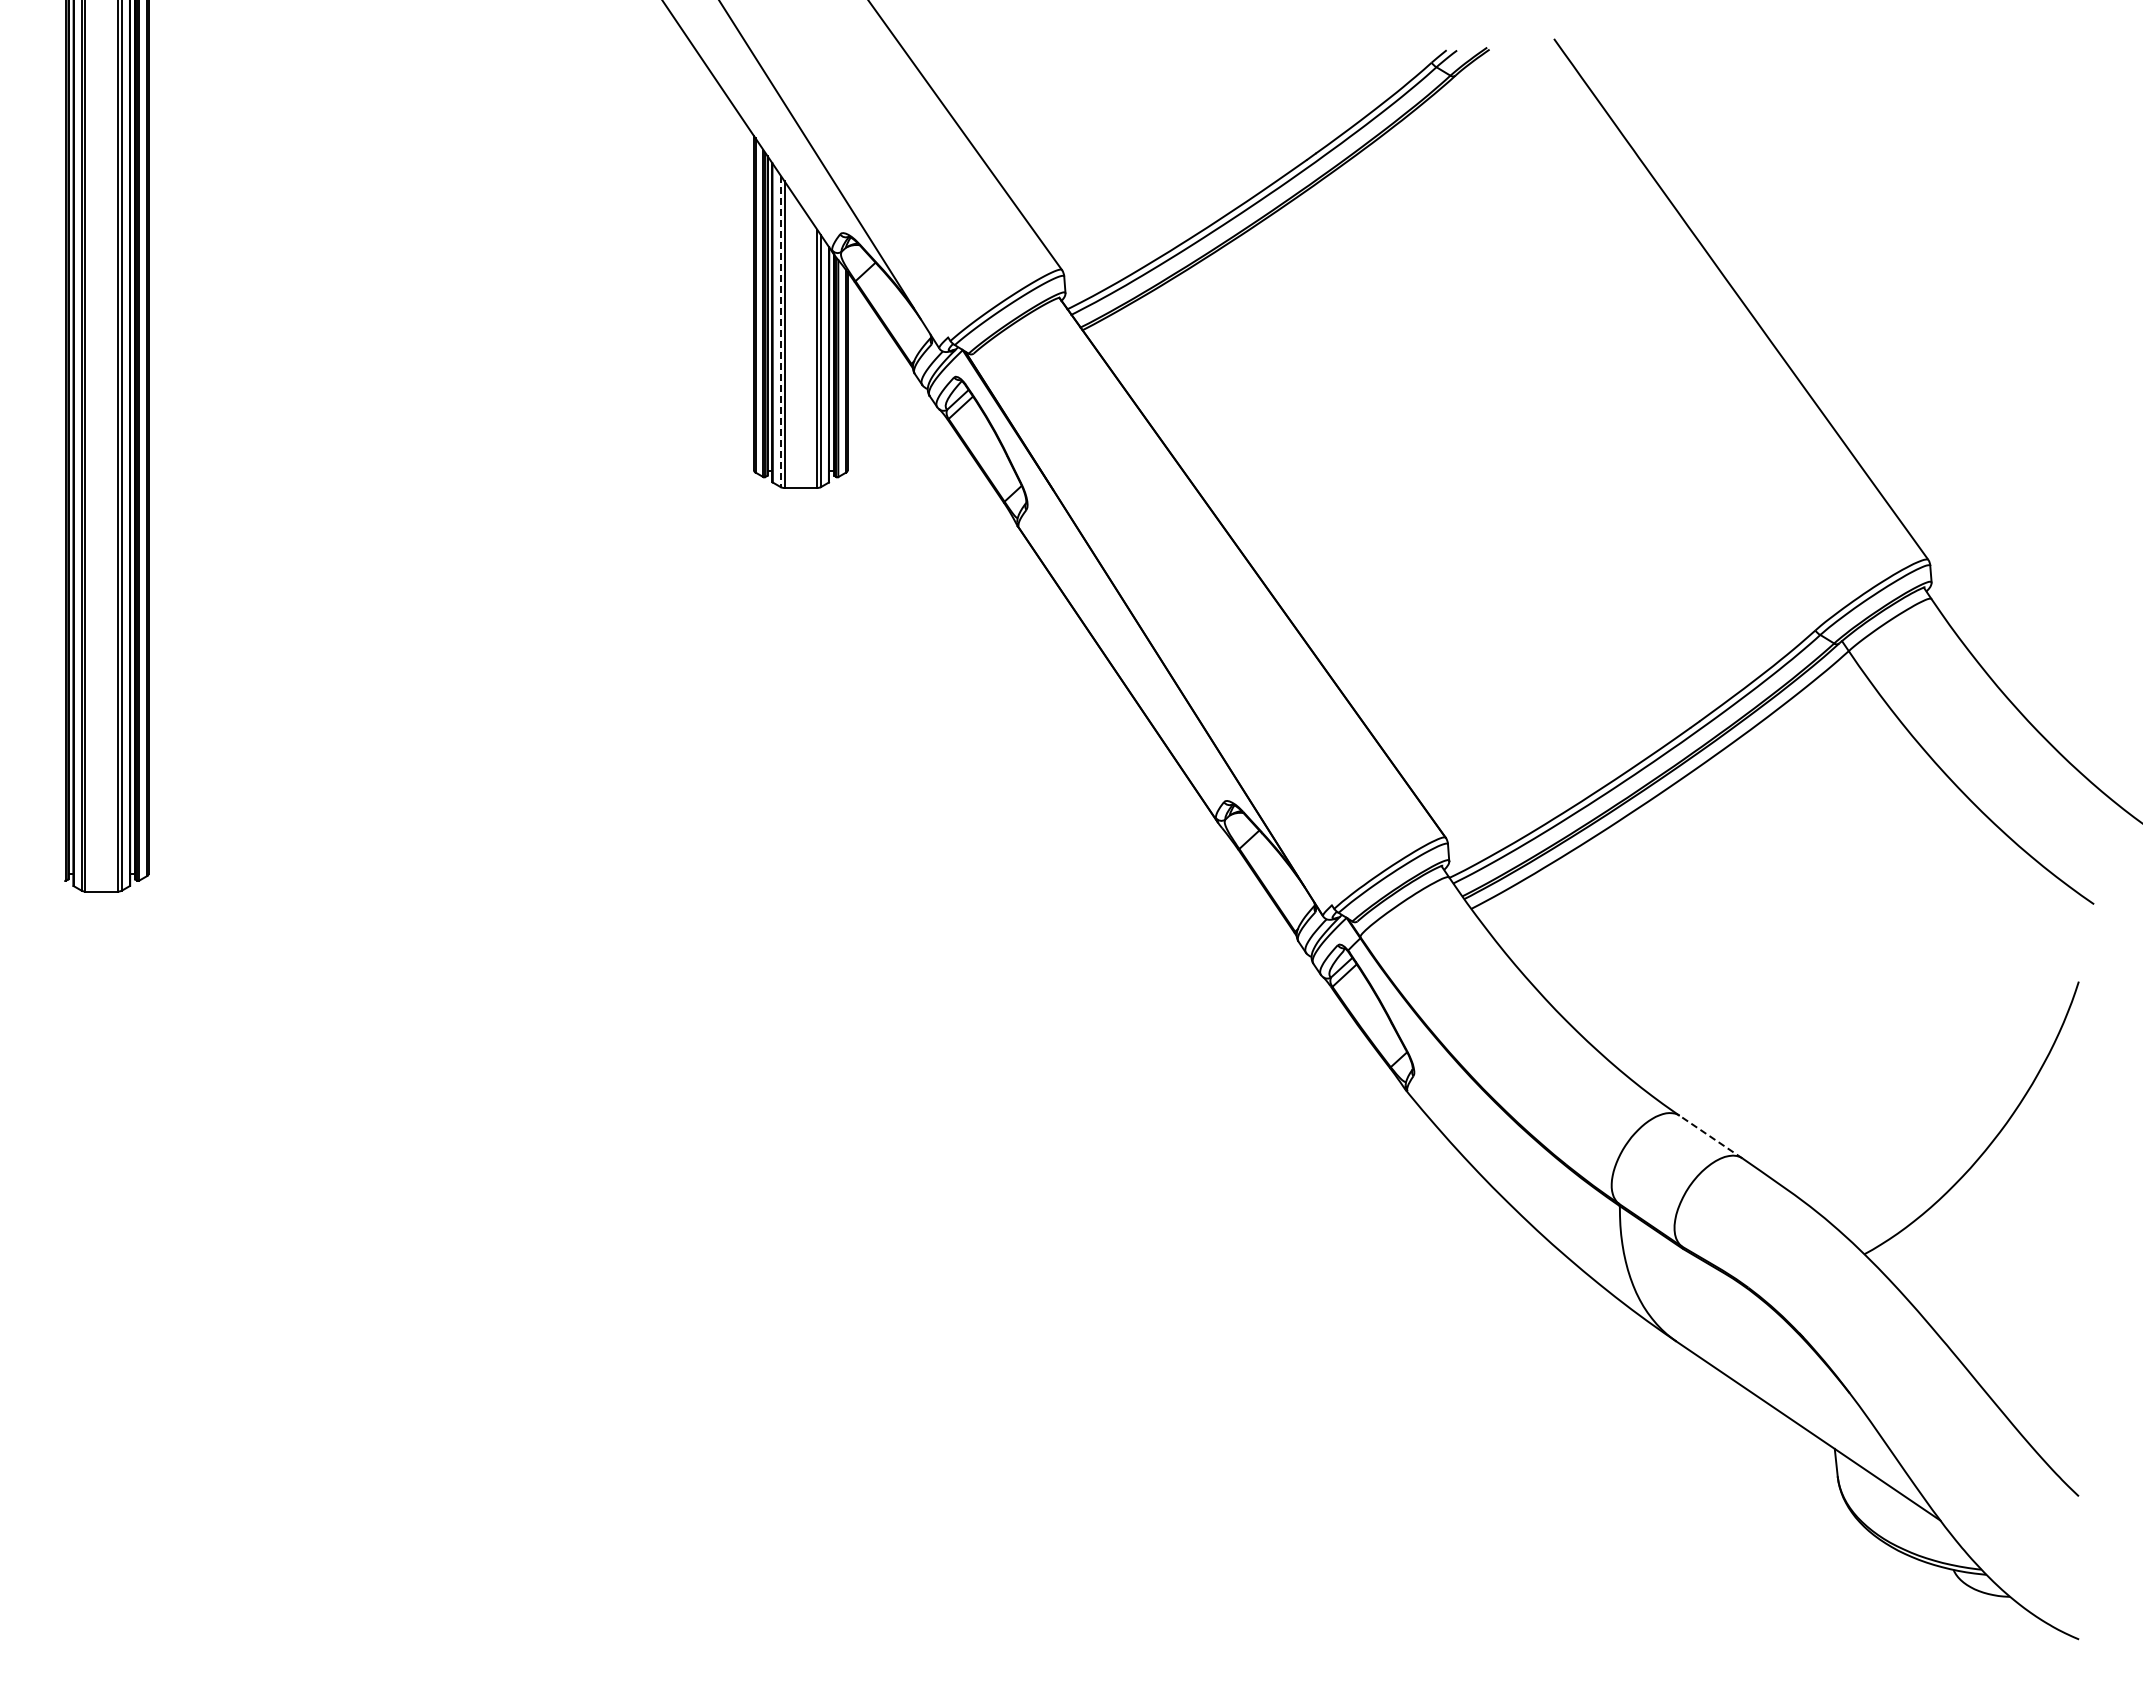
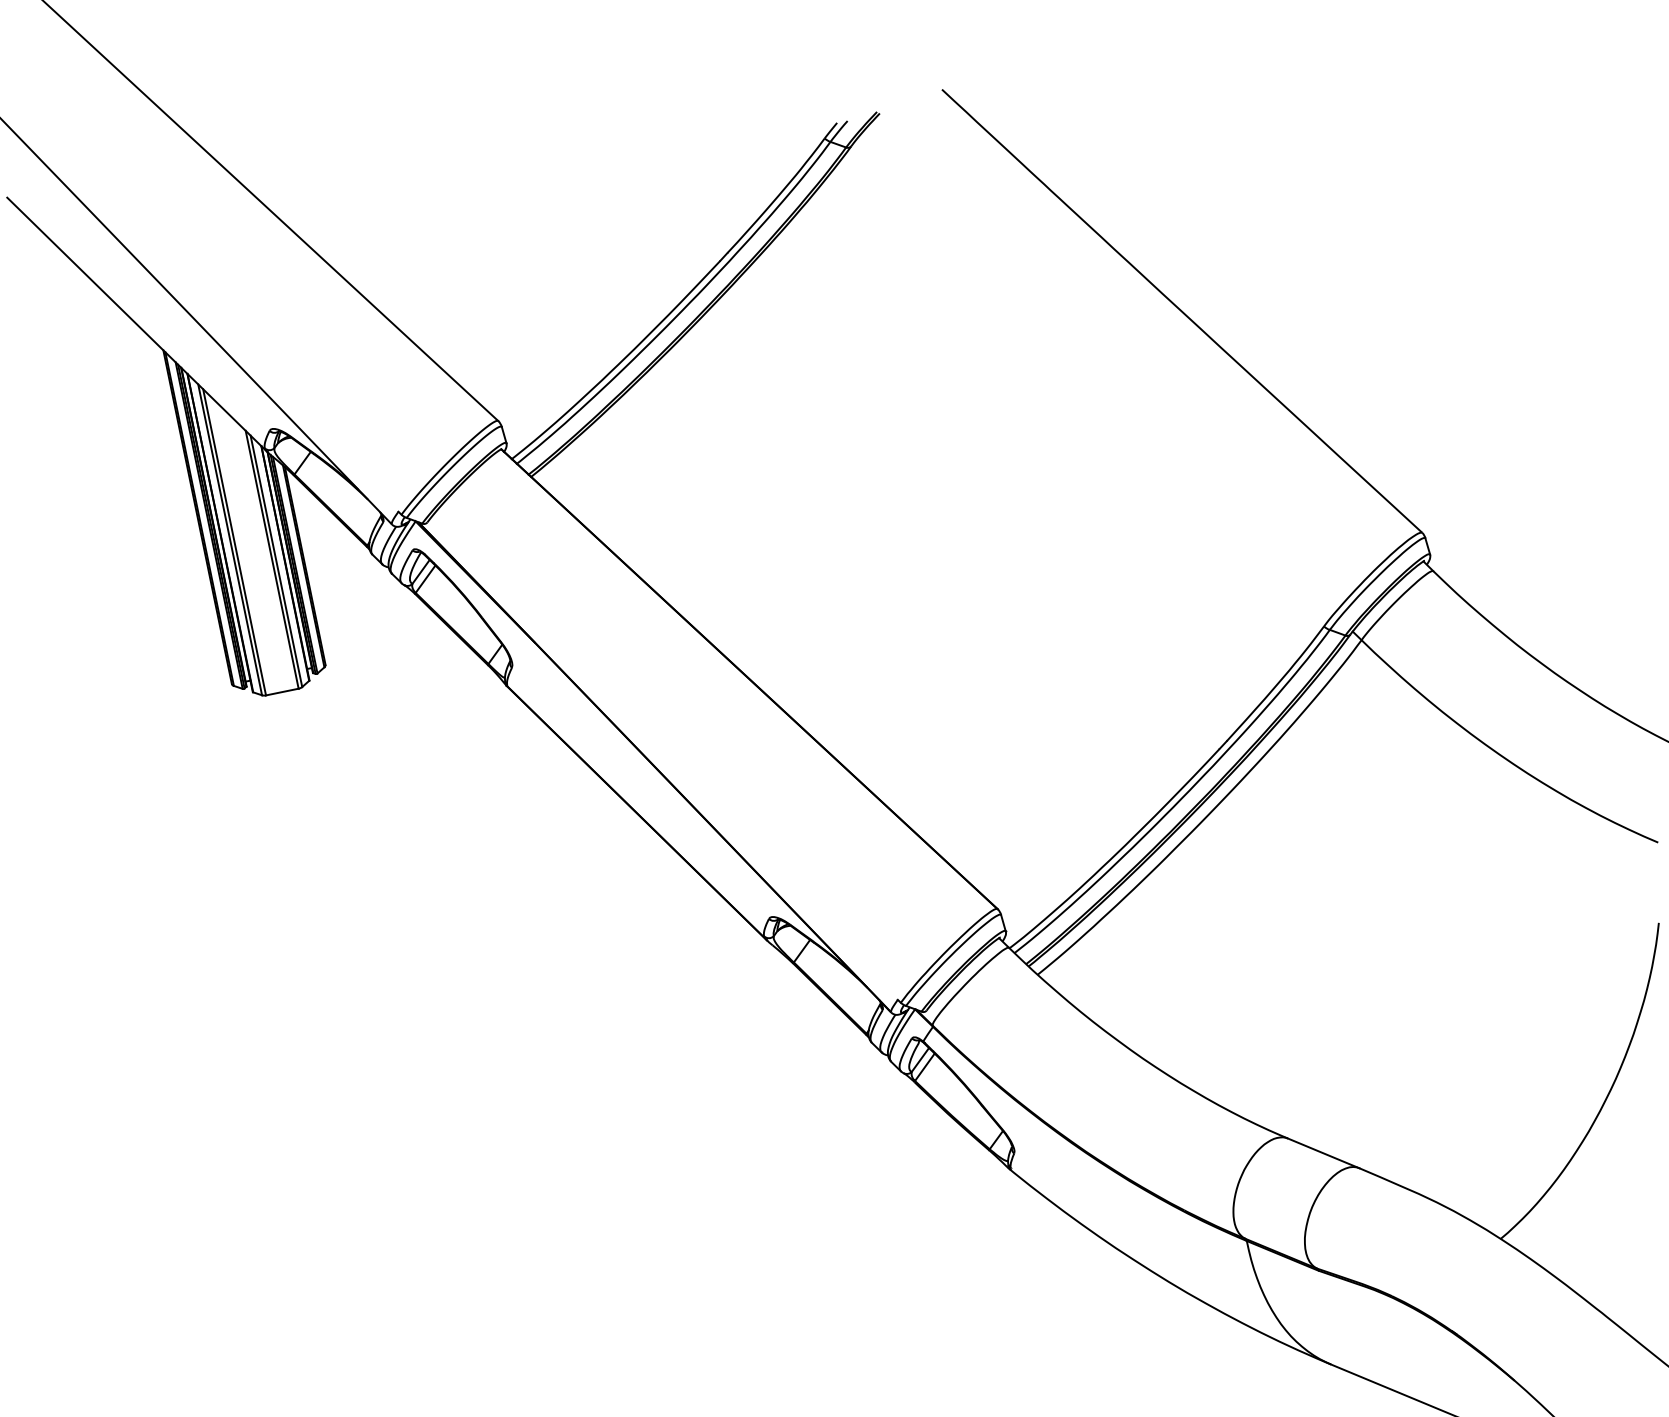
line: (780, 331) -> (229, 540), dashed -> solid
line: (1710, 1136) -> (1322, 1152), dashed -> solid

